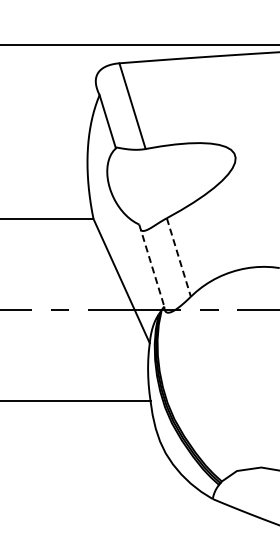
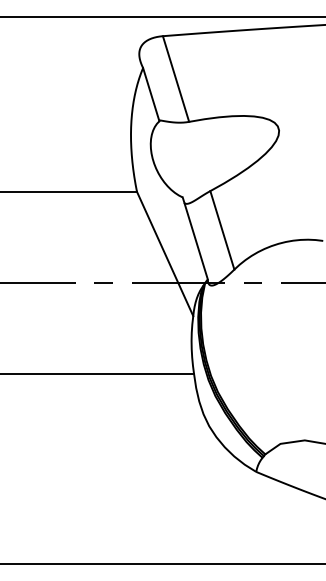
line: (179, 257) -> (222, 230), dashed -> solid
line: (152, 265) -> (195, 238), dashed -> solid

